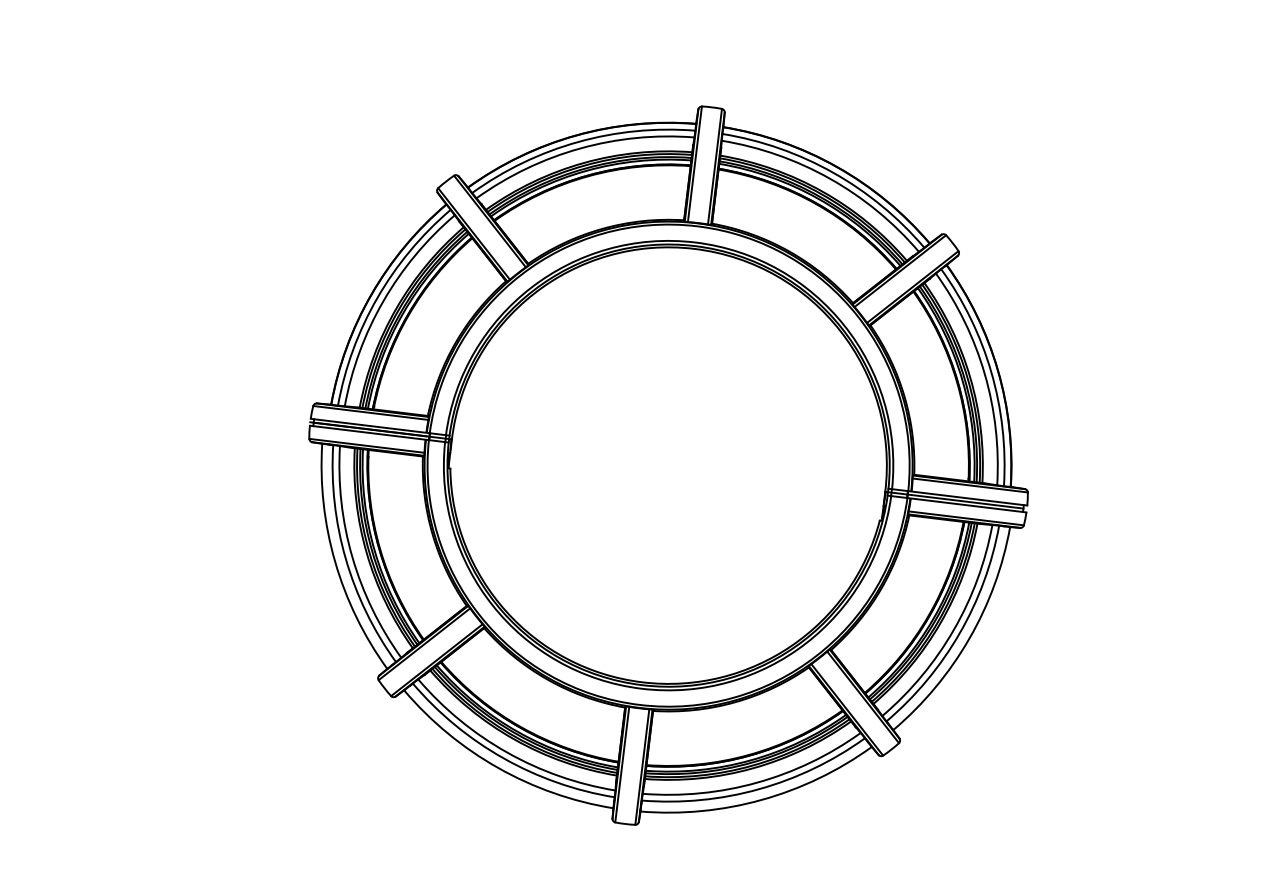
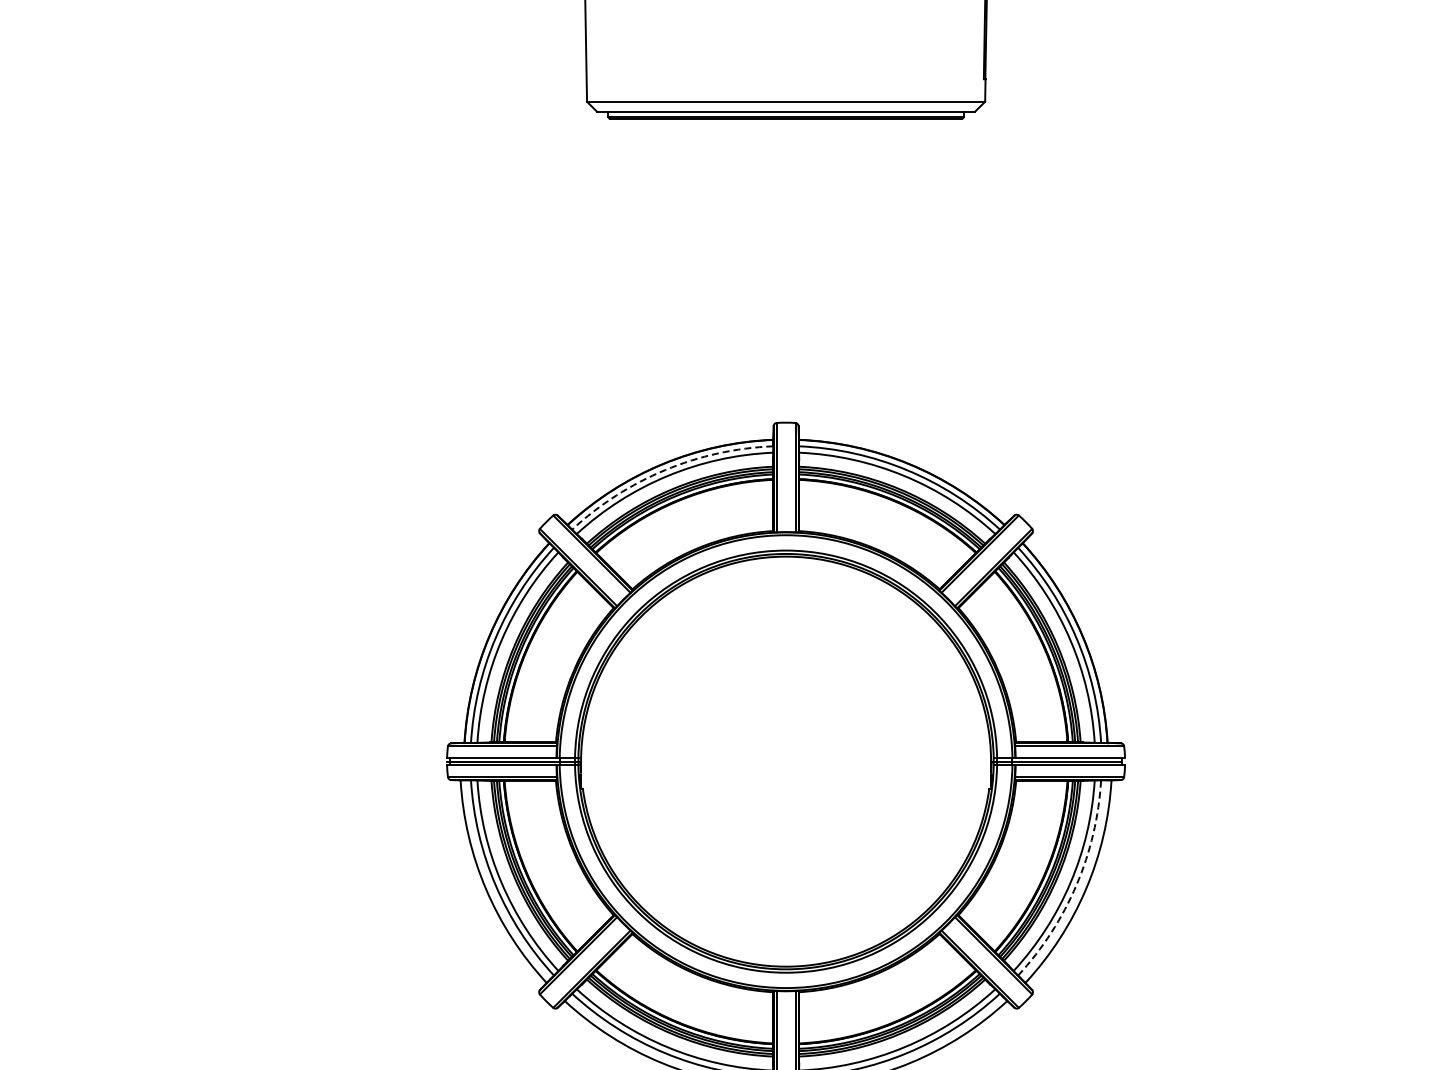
arc: (578, 142) -> (665, 470), solid -> dashed
arc: (959, 633) -> (1076, 885), solid -> dashed

